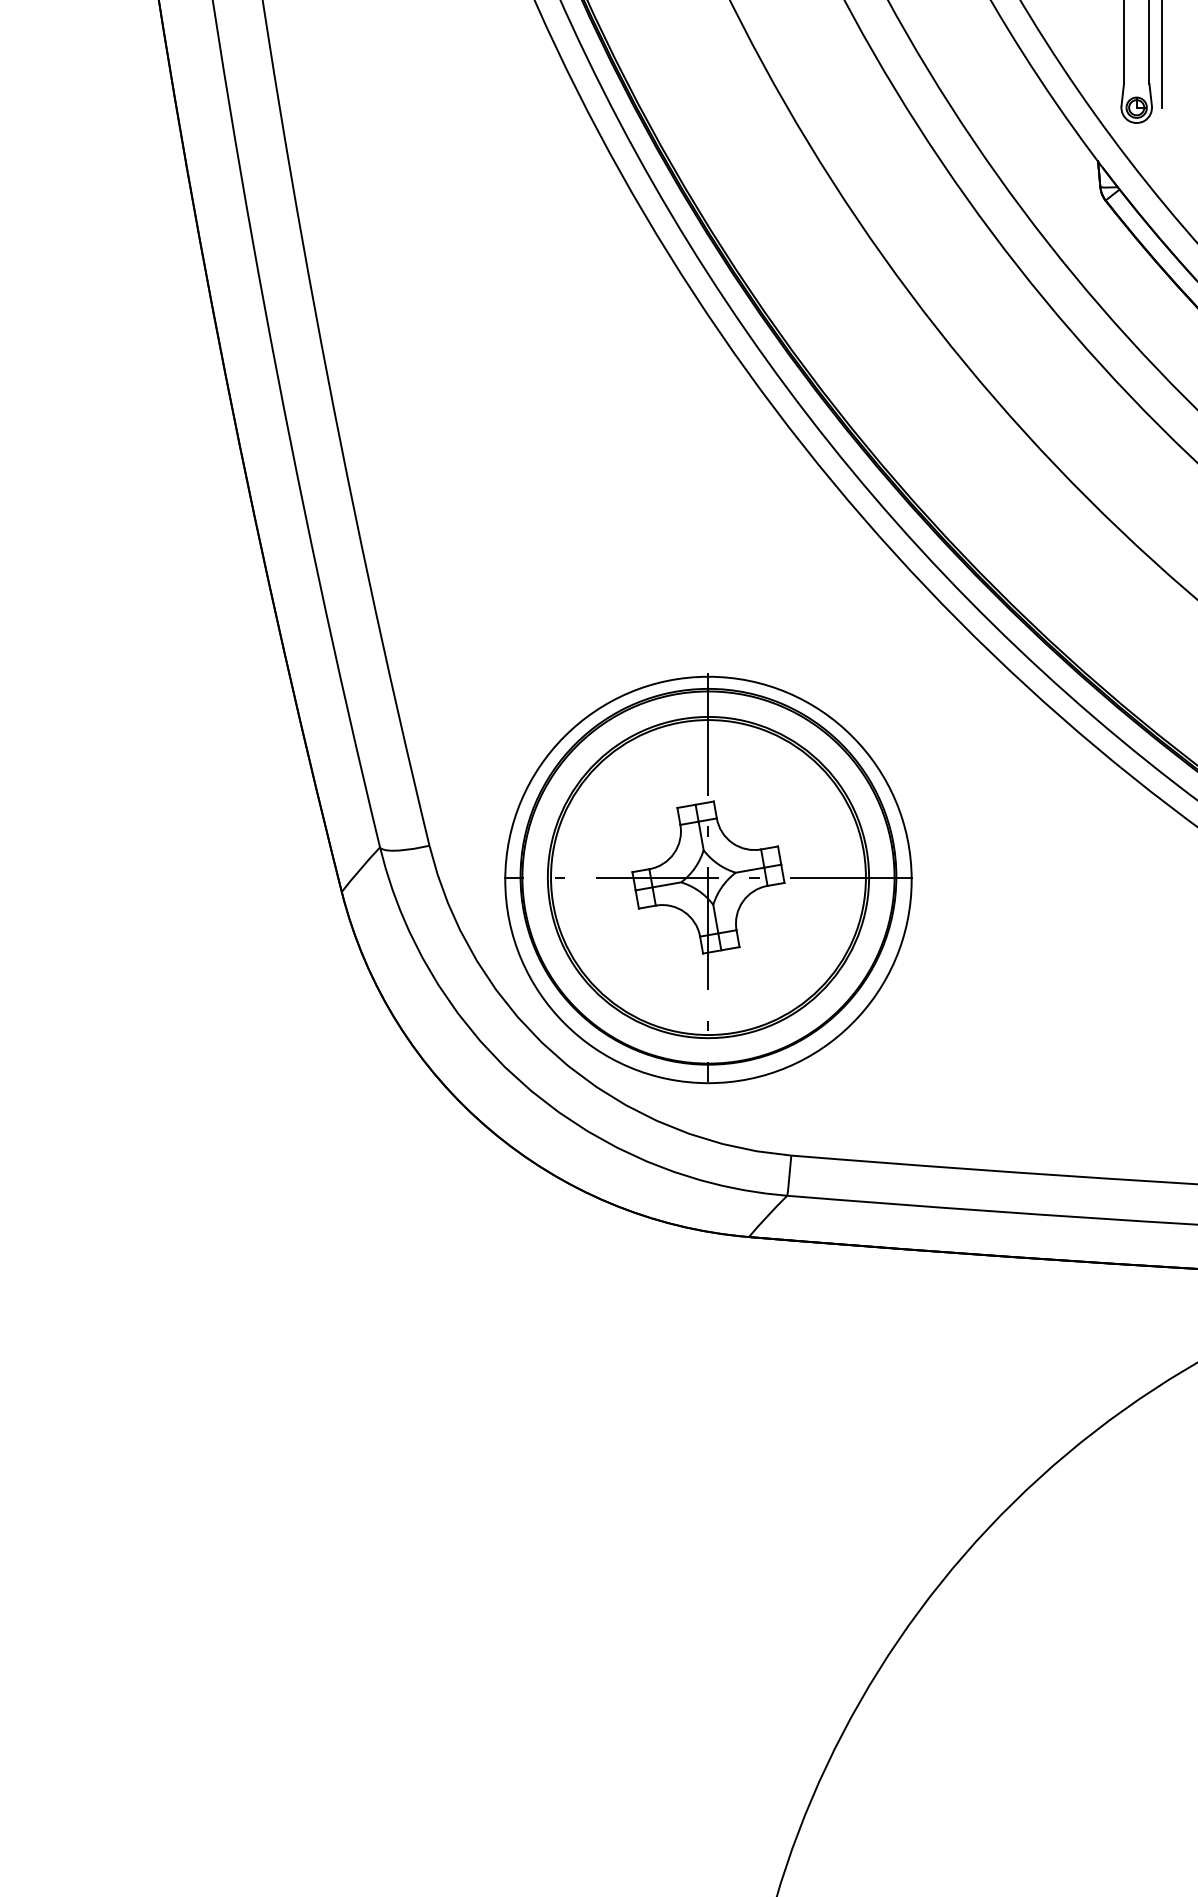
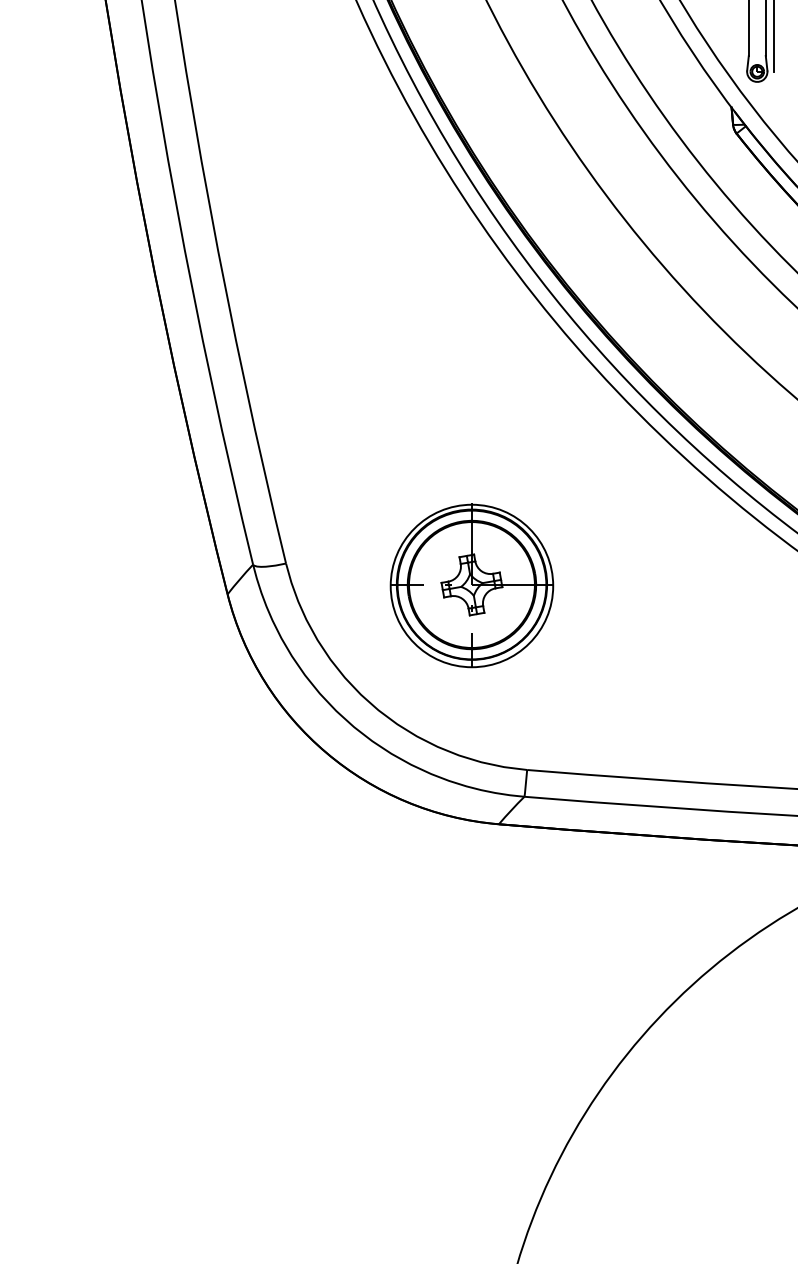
part: (707, 878) -> (471, 585), size x0.6

